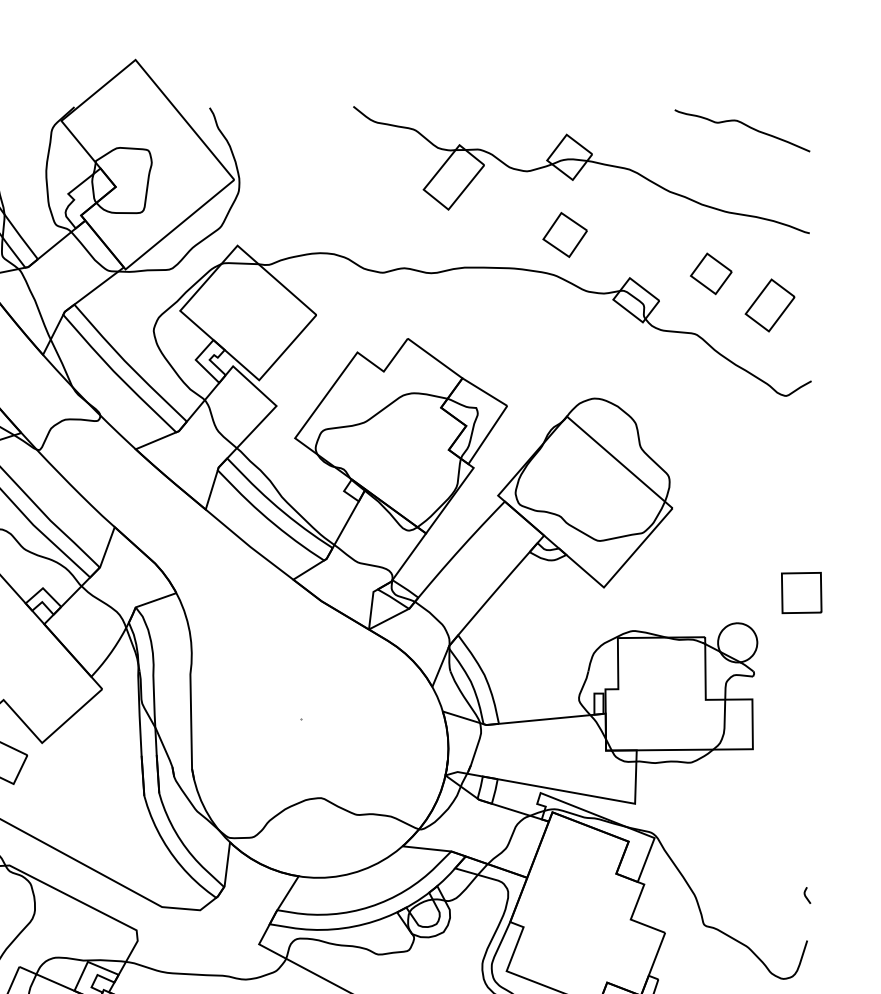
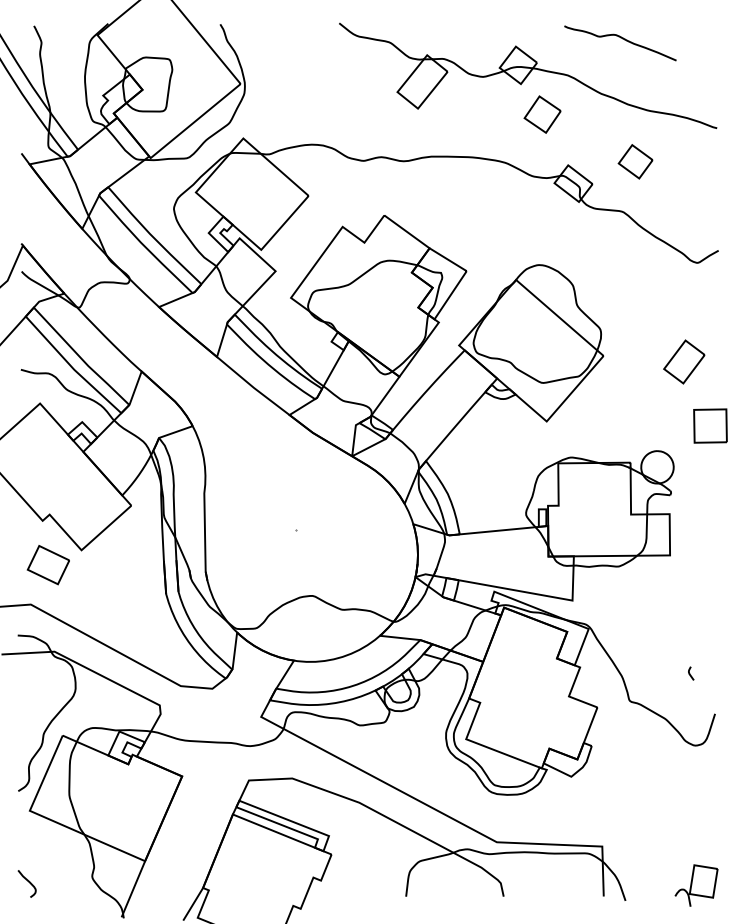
curve: (744, 126) -> (622, 39), moved
part: (565, 234) -> (542, 114), moved
part: (770, 304) -> (684, 361), moved
curve: (806, 895) -> (690, 673), moved

